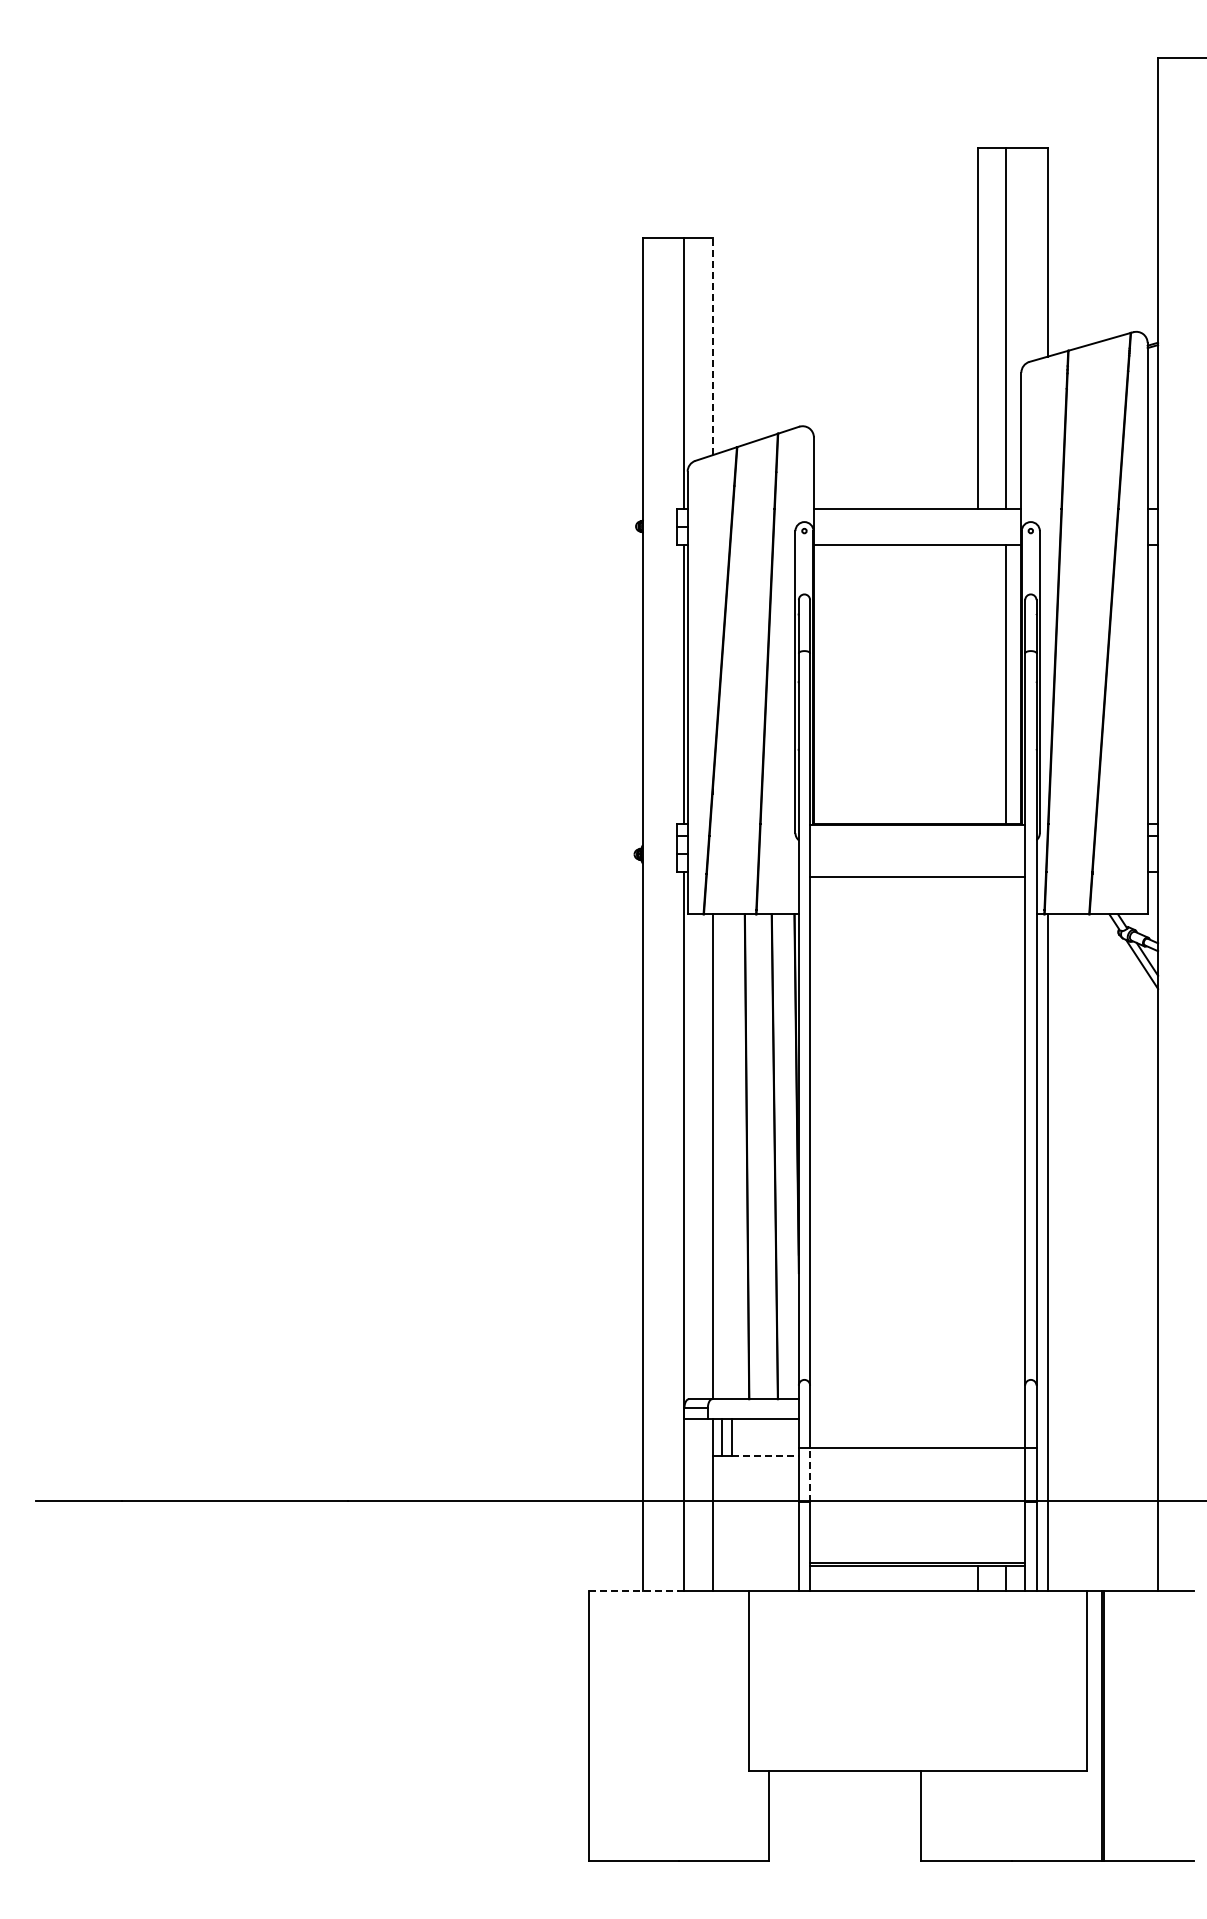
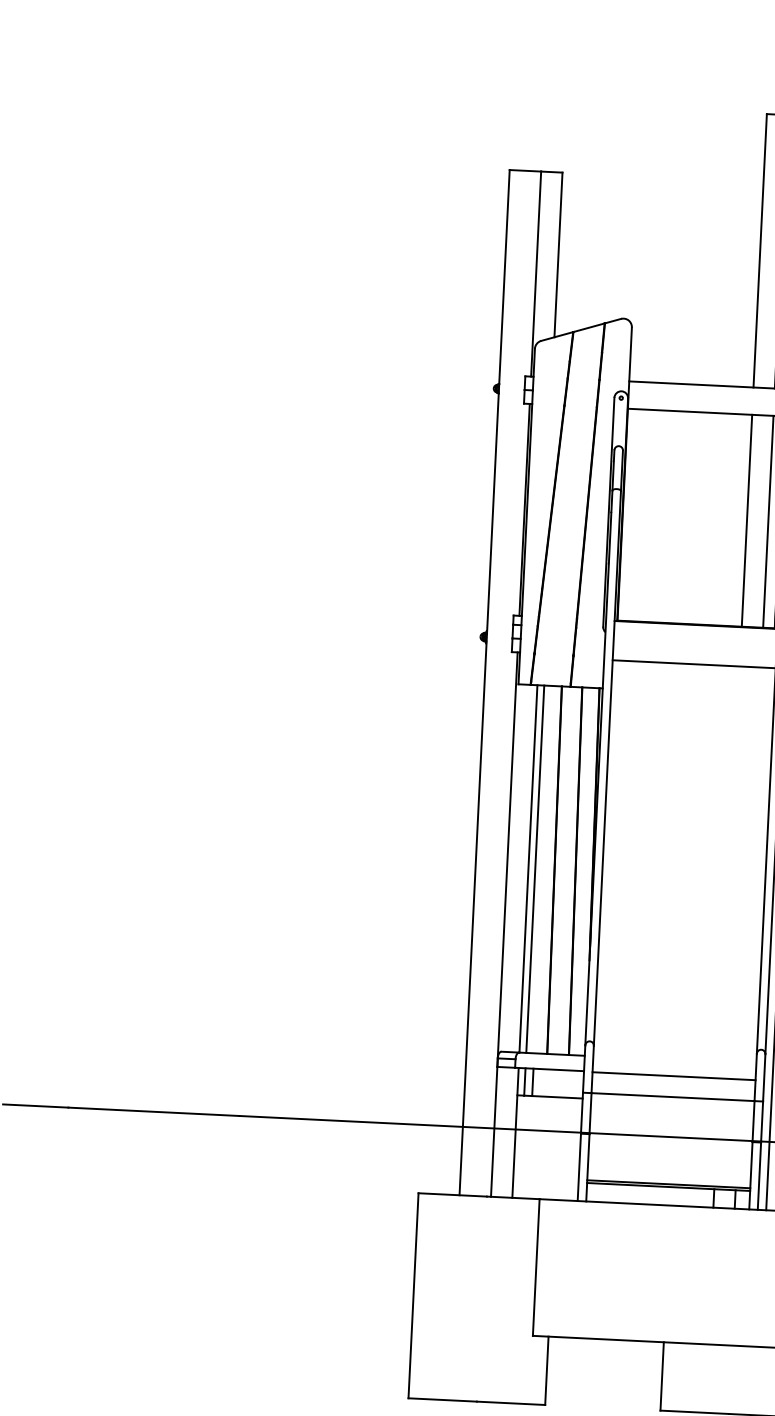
line: (712, 346) -> (558, 254), dashed -> solid
line: (977, 684) -> (746, 520), added
line: (721, 1156) -> (535, 869), added
line: (917, 1420) -> (673, 1076), added
line: (765, 1455) -> (557, 1097), dashed -> solid
line: (810, 1474) -> (590, 1113), dashed -> solid
line: (634, 1590) -> (453, 1194), dashed -> solid

